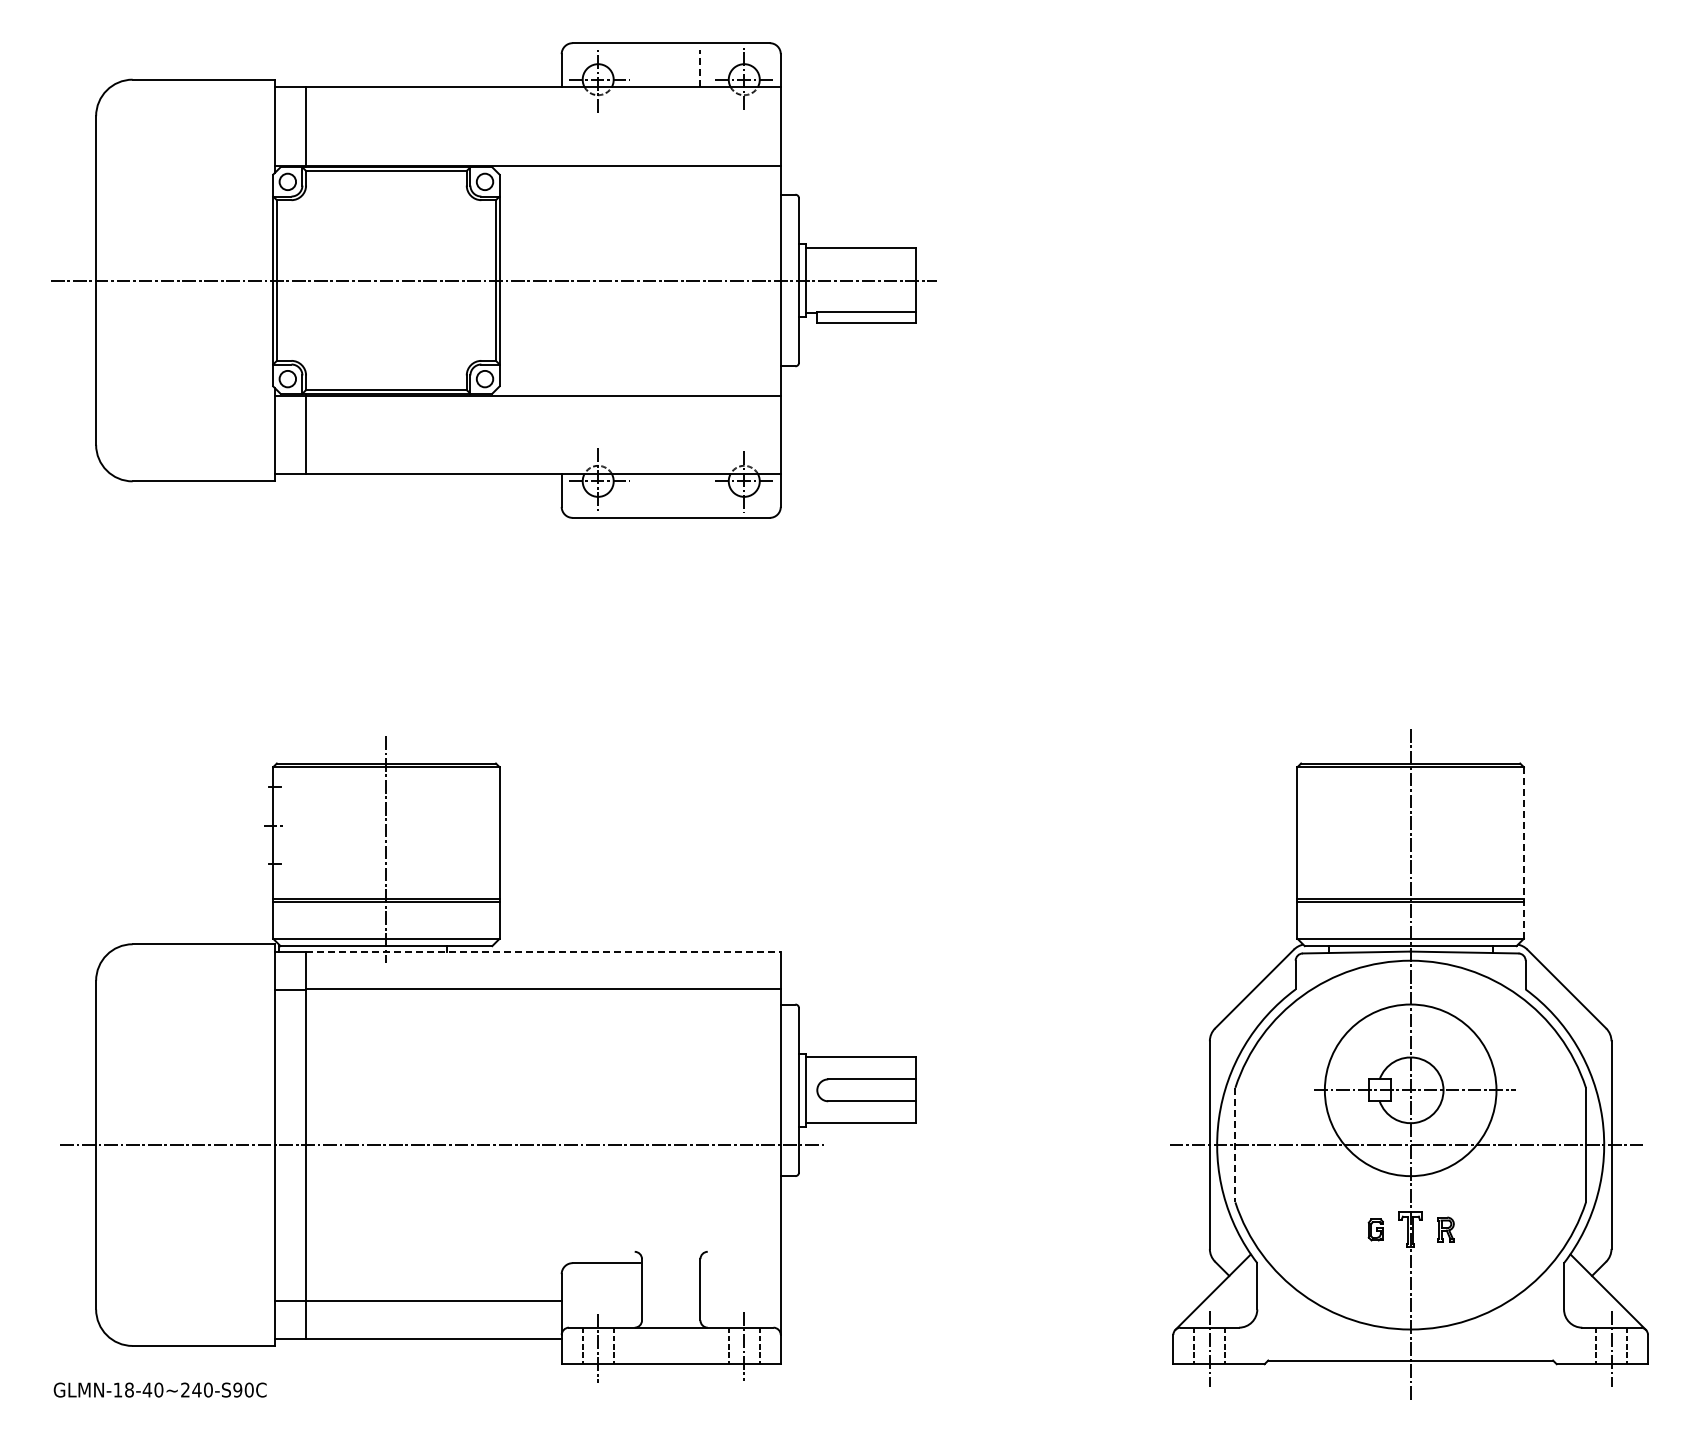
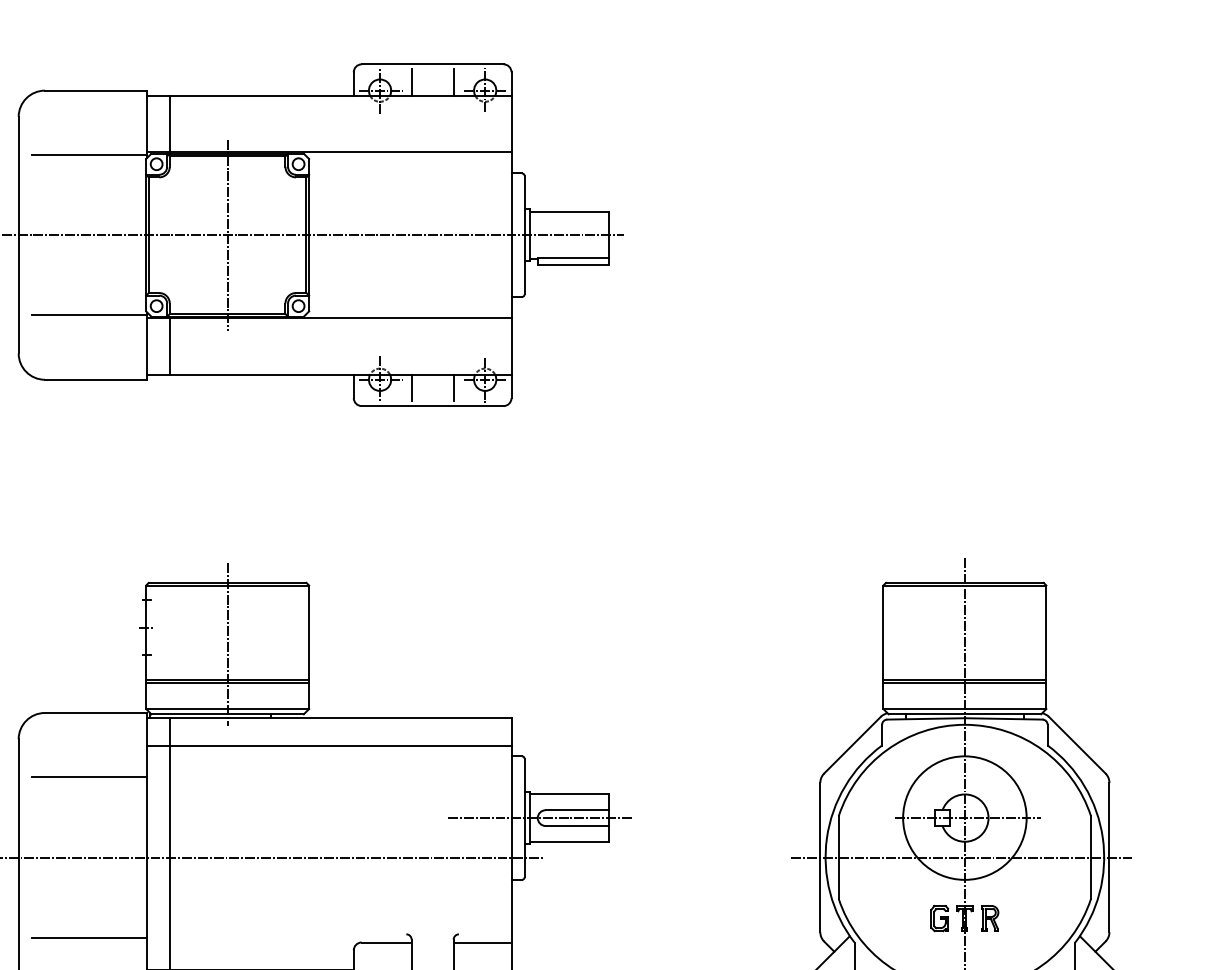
line: (642, 68) -> (411, 82), added
line: (700, 68) -> (453, 82), dashed -> solid
line: (194, 169) -> (89, 155), added
line: (386, 280) -> (227, 235), added
line: (194, 391) -> (89, 315), added
line: (642, 492) -> (411, 387), added
line: (700, 492) -> (453, 387), added
line: (1523, 852) -> (1046, 646), dashed -> solid
line: (543, 951) -> (340, 718), dashed -> solid
line: (194, 1033) -> (89, 777), added
line: (820, 1090) -> (540, 818), added
line: (1235, 1145) -> (838, 857), dashed -> solid
part: (1375, 1229) -> (939, 918), size x1.67
part: (1445, 1229) -> (989, 918), size x1.43
line: (194, 1256) -> (89, 937), added
line: (740, 1263) -> (482, 942), added

